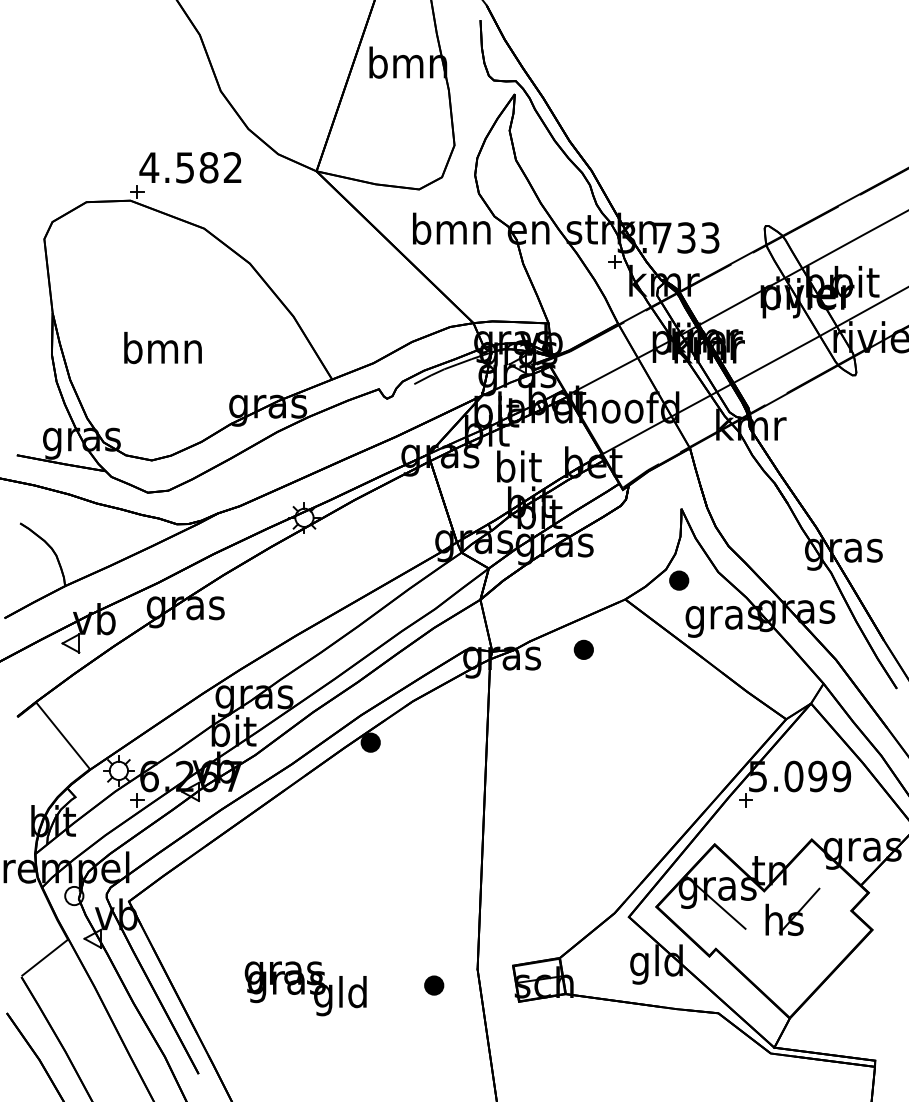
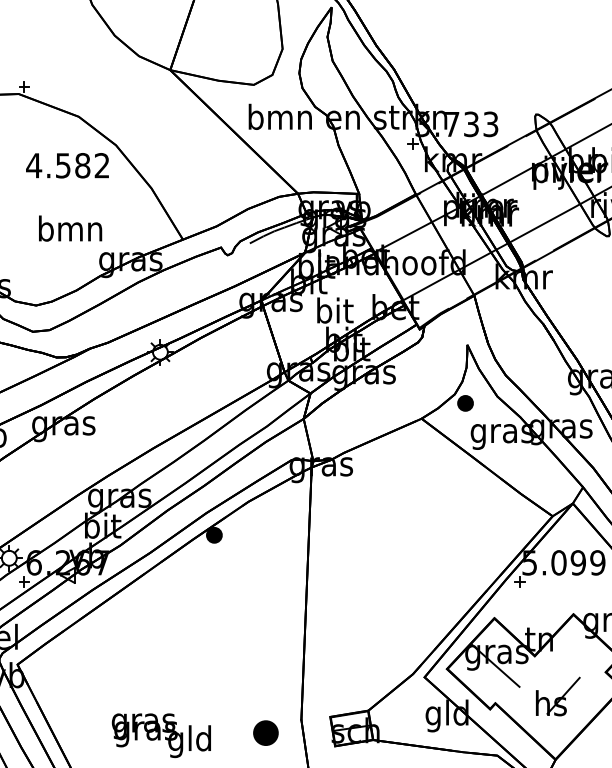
text: (190, 167) -> (67, 165), moved
text: (162, 347) -> (70, 228), moved
part: (583, 649) -> (387, 459), removed
part: (792, 911) -> (557, 696), moved
part: (434, 985) -> (266, 733), size x1.6

